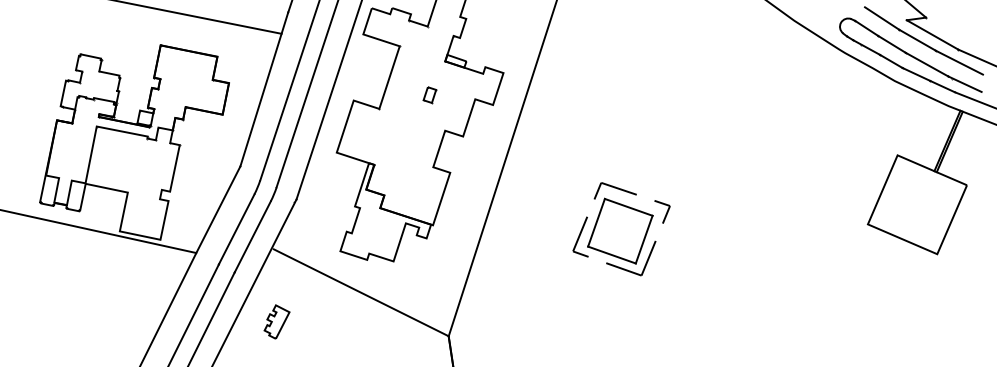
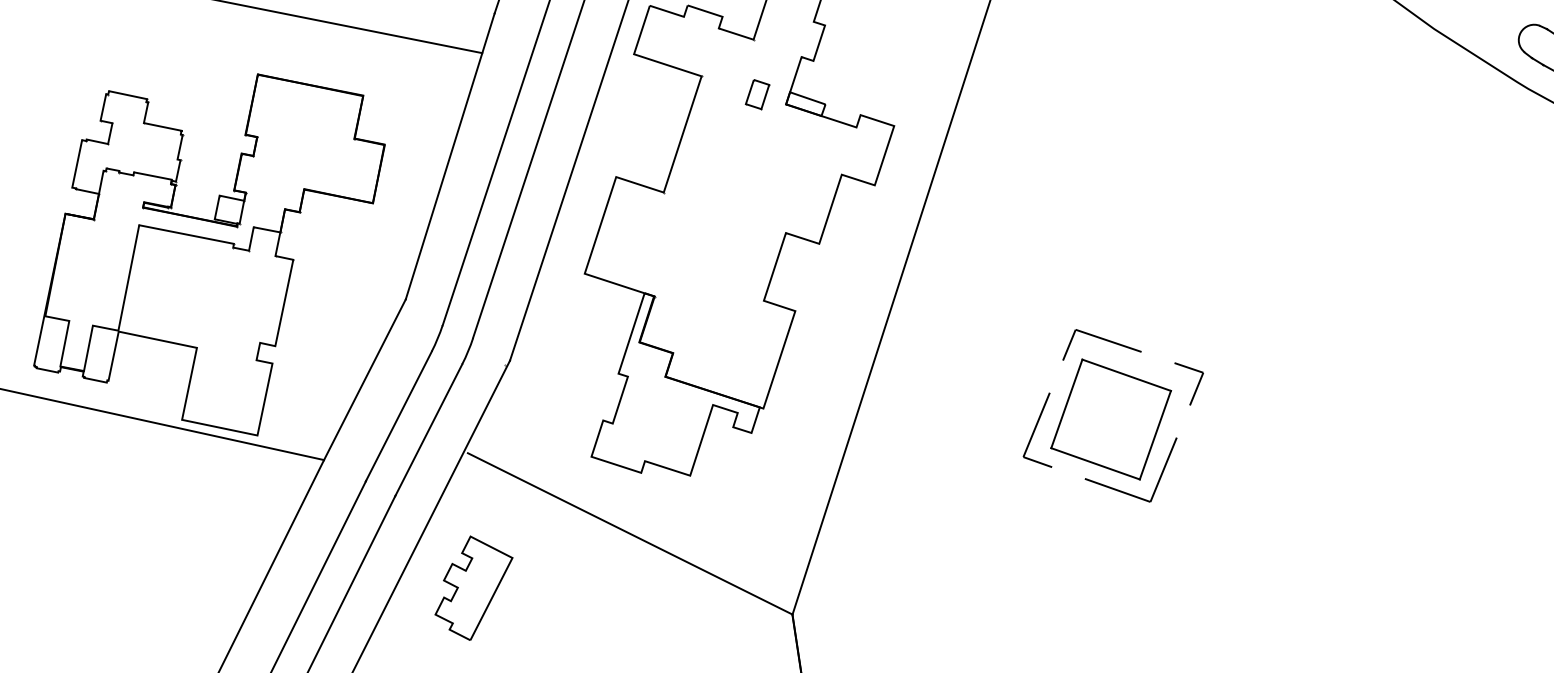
part: (429, 95) -> (756, 95), moved
part: (276, 321) -> (472, 587), size x1.67

